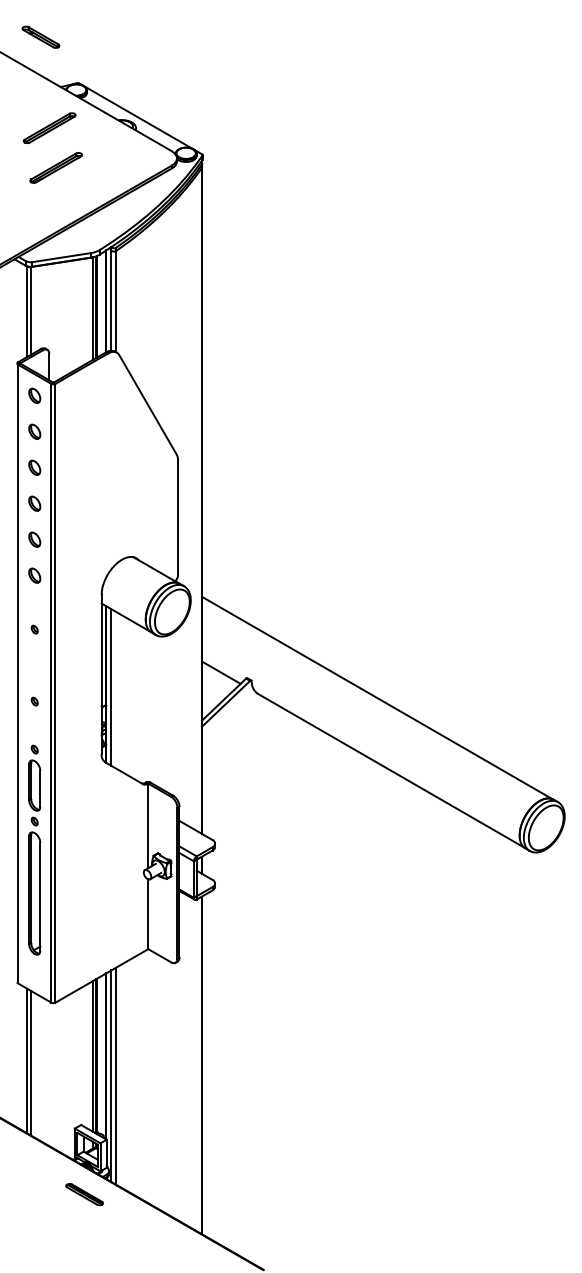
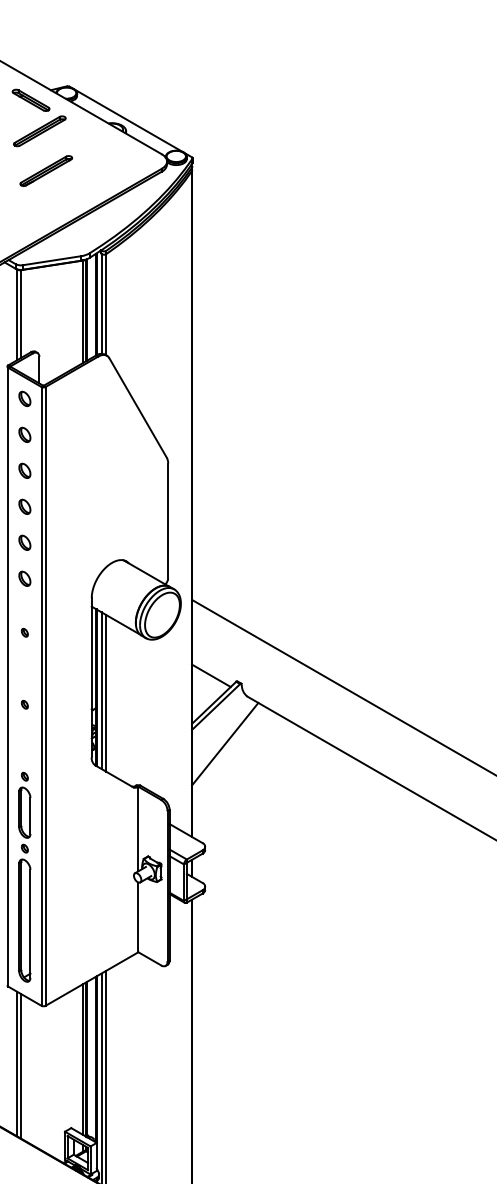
part: (40, 36) -> (30, 99), moved
line: (116, 689) -> (106, 692), added
line: (234, 740) -> (224, 743), added
part: (34, 849) -> (24, 876), moved

